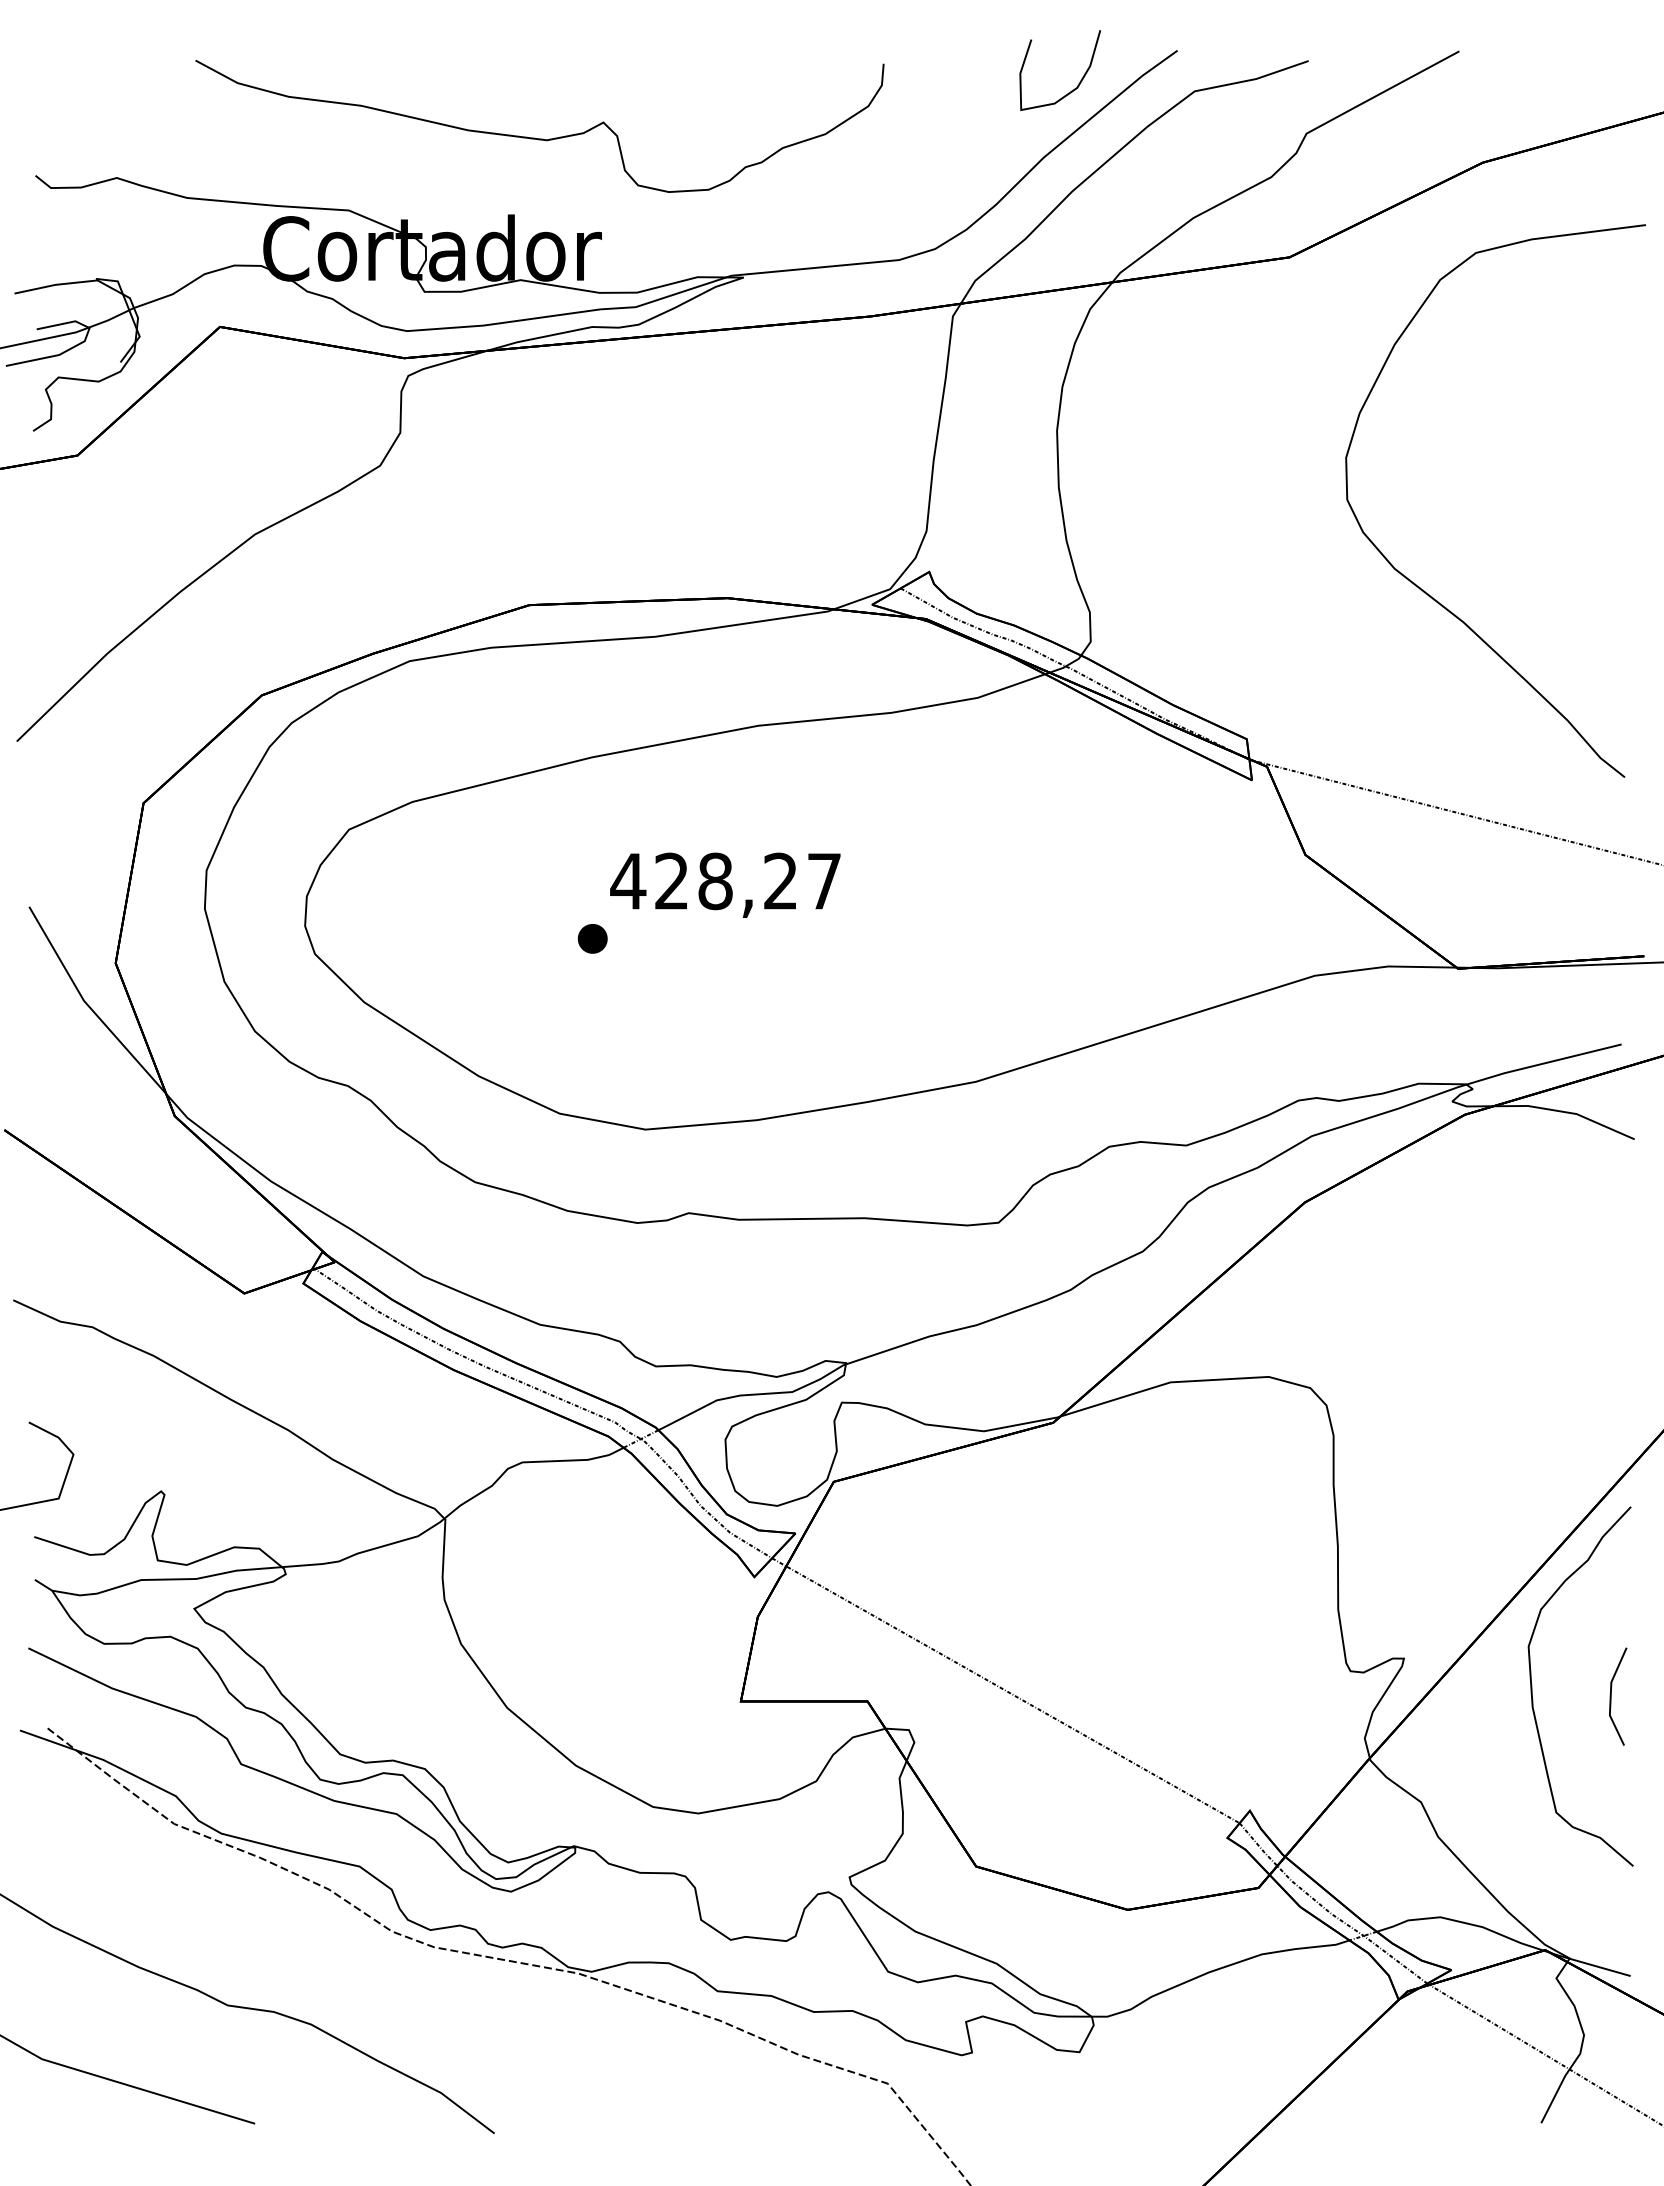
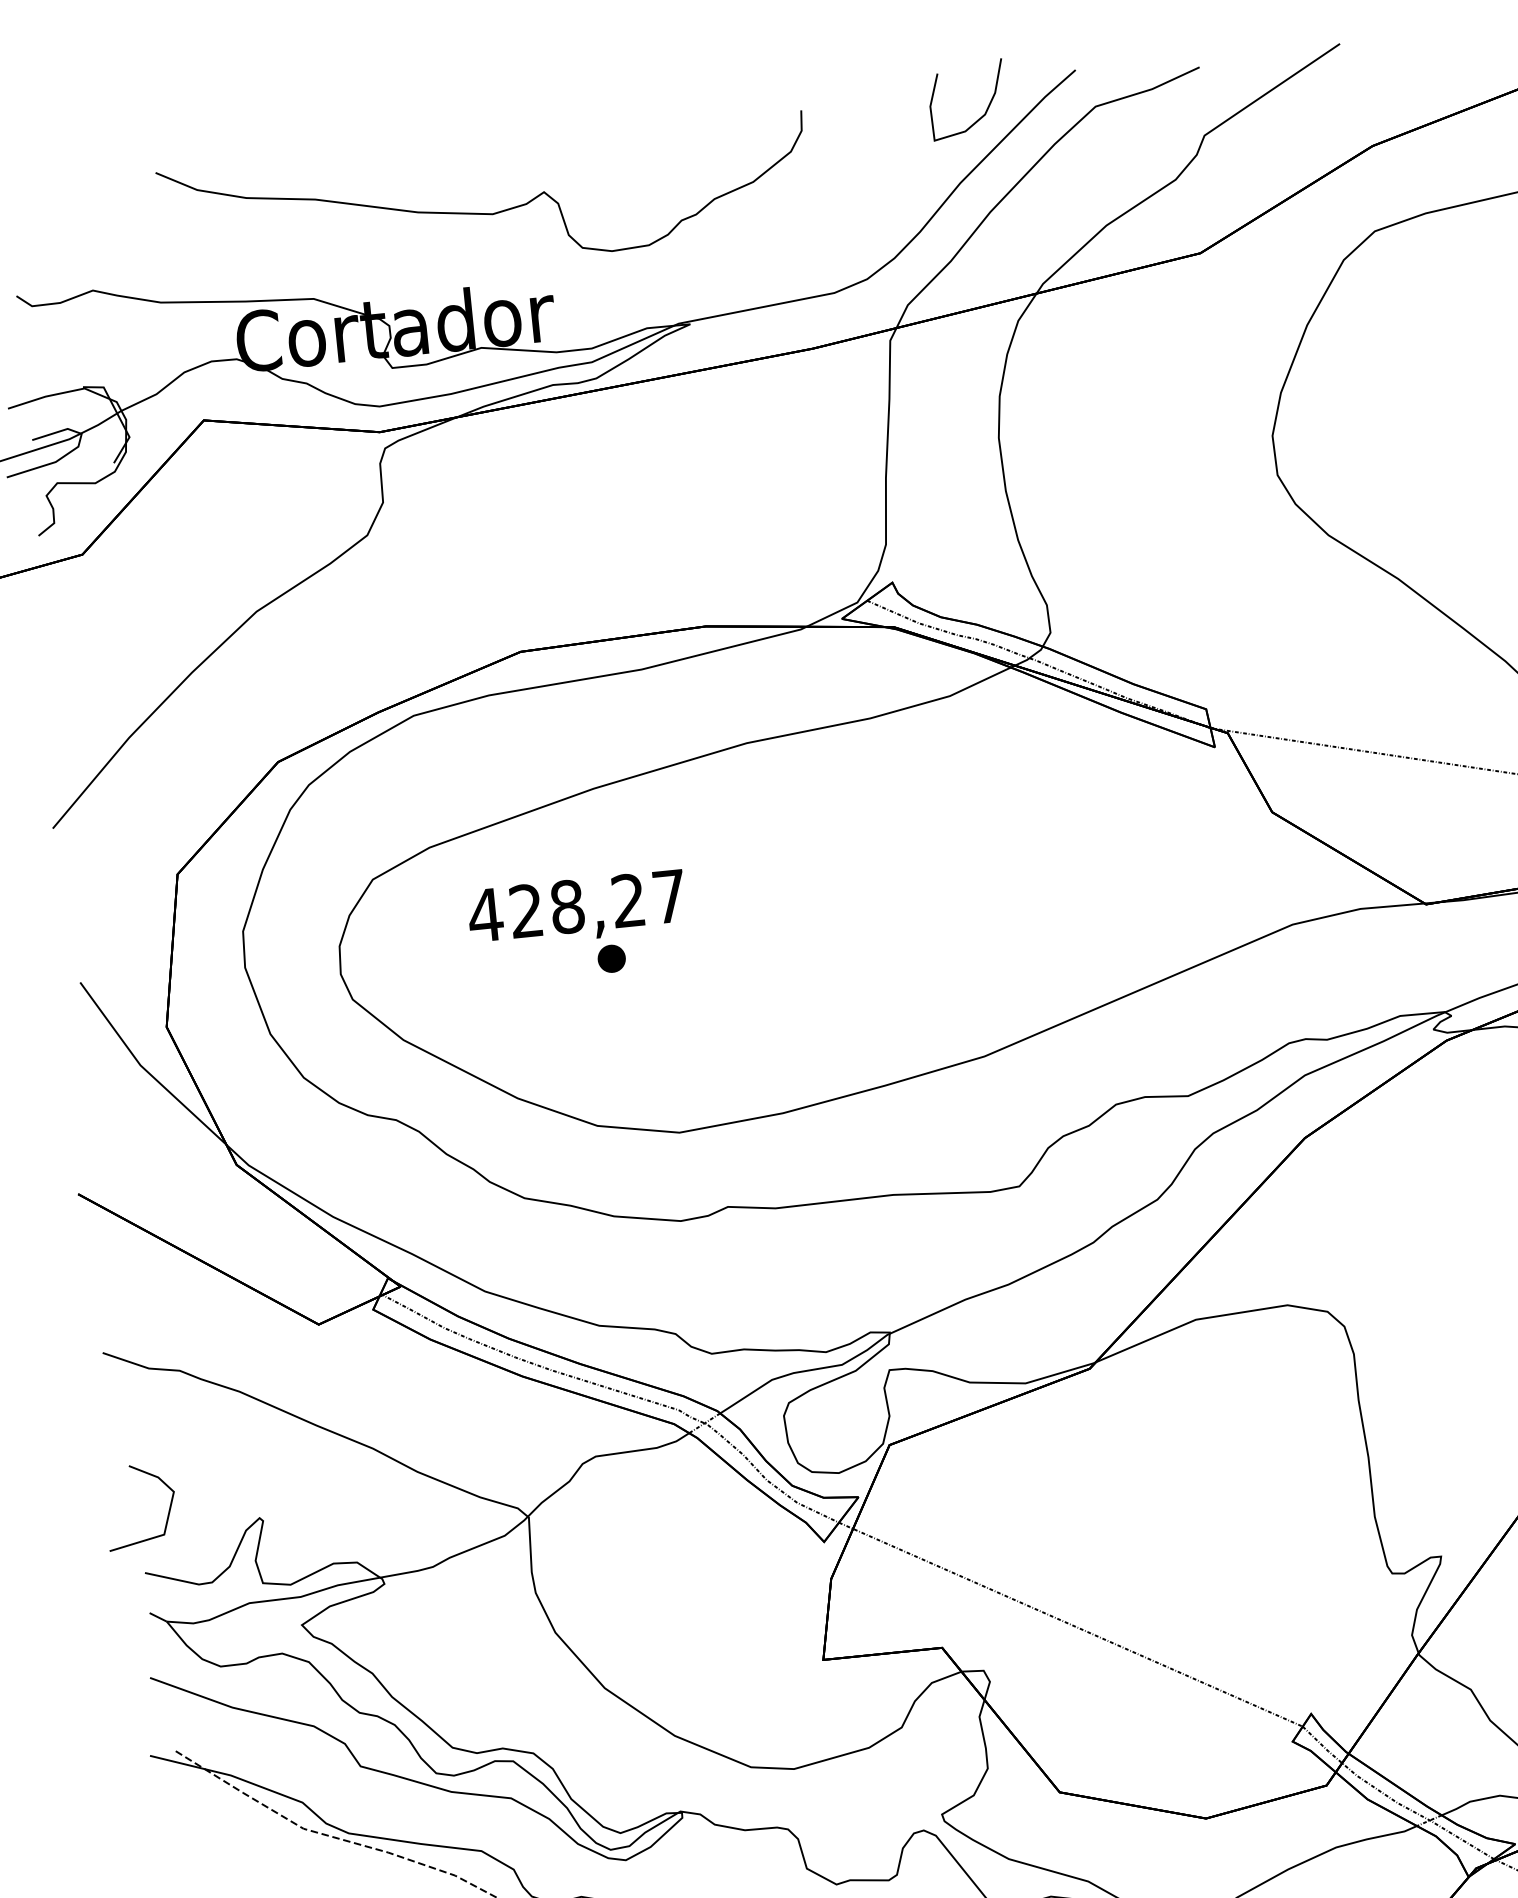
text: (725, 884) -> (577, 908), moved

